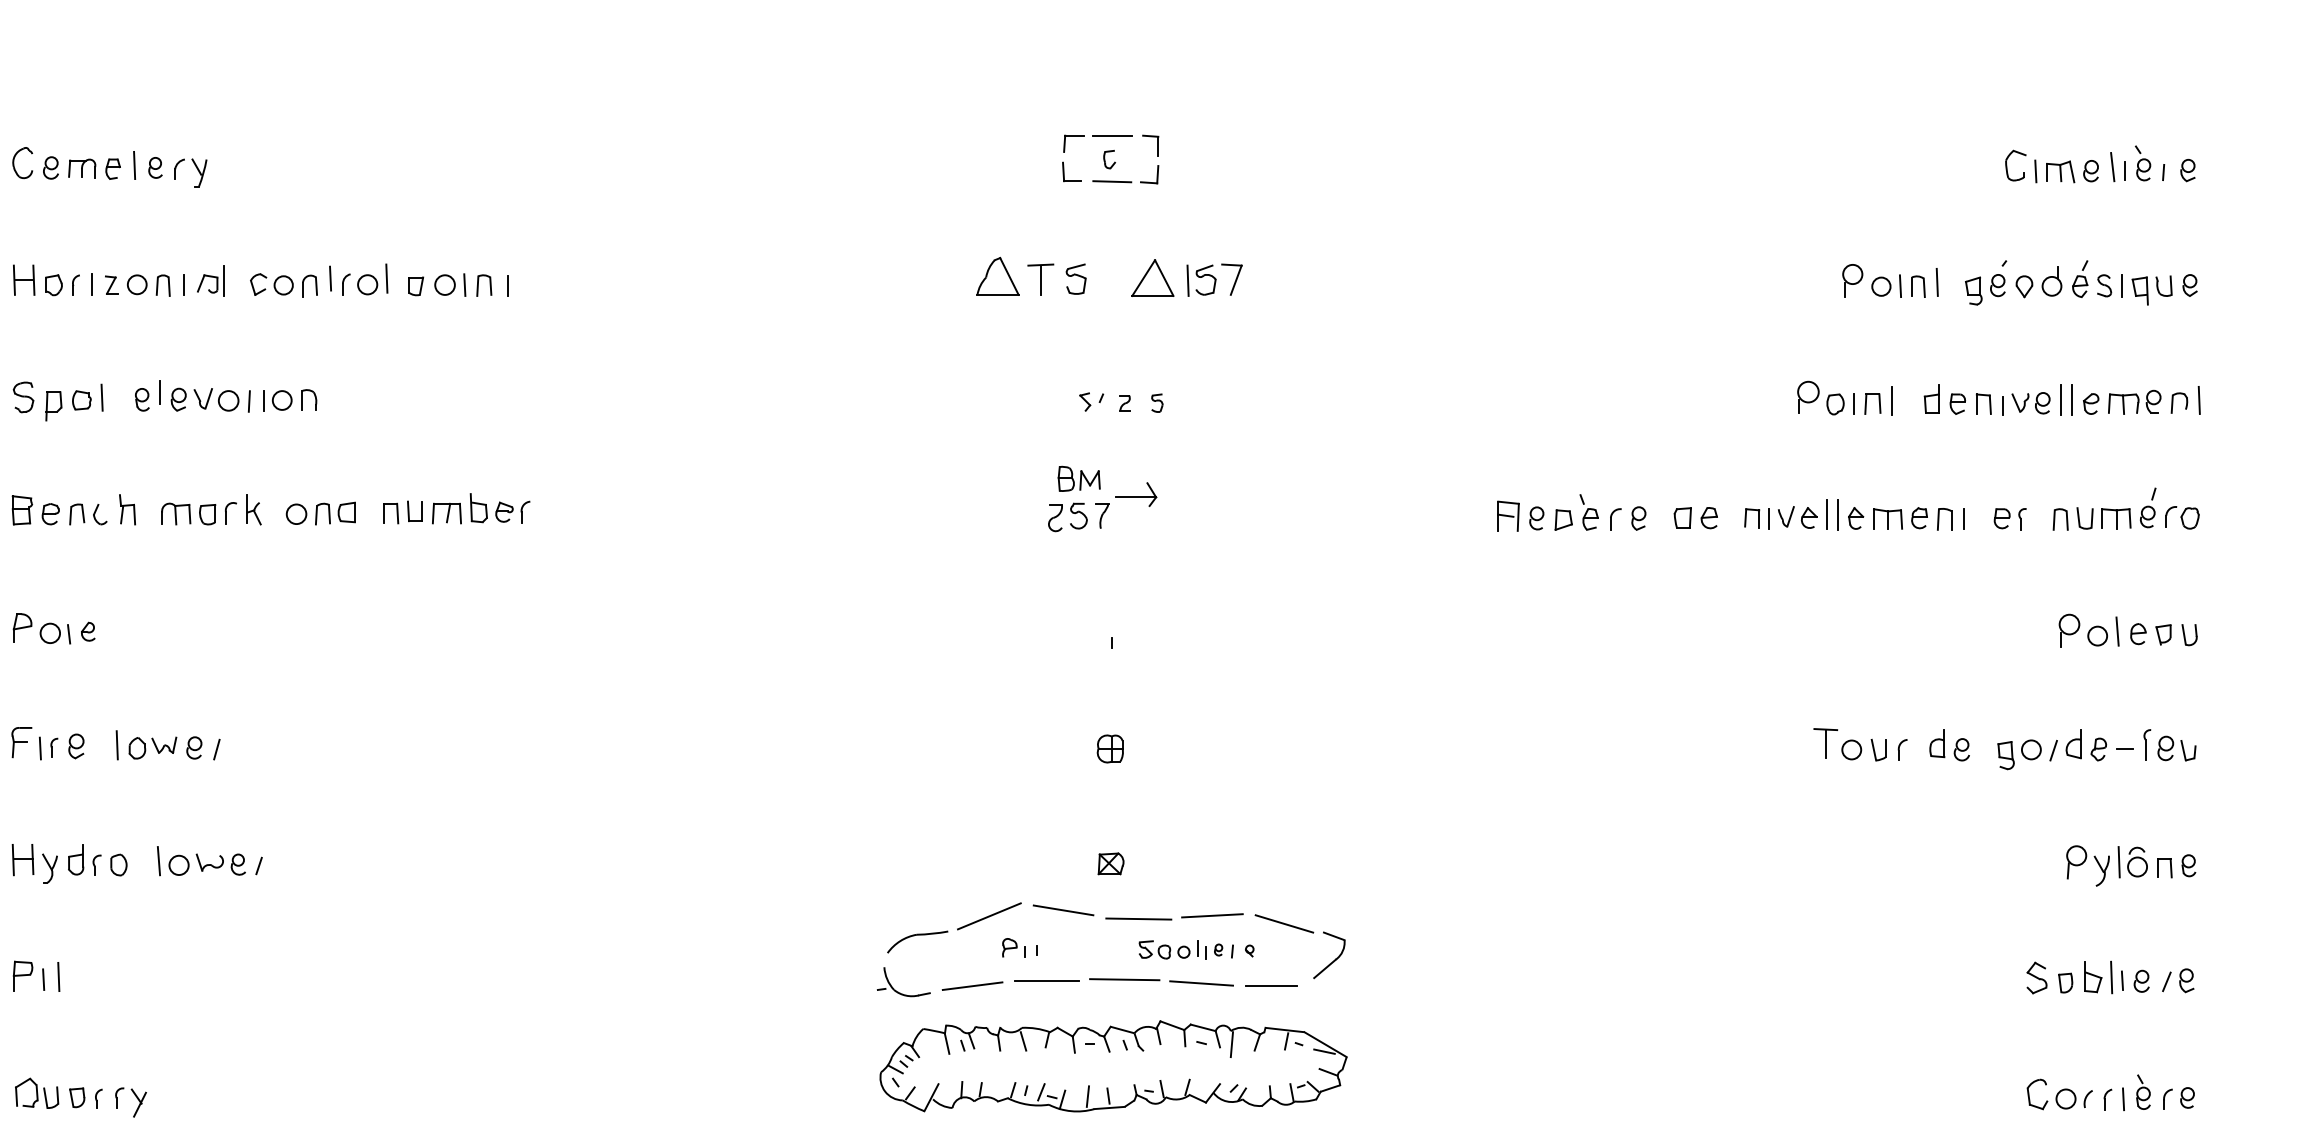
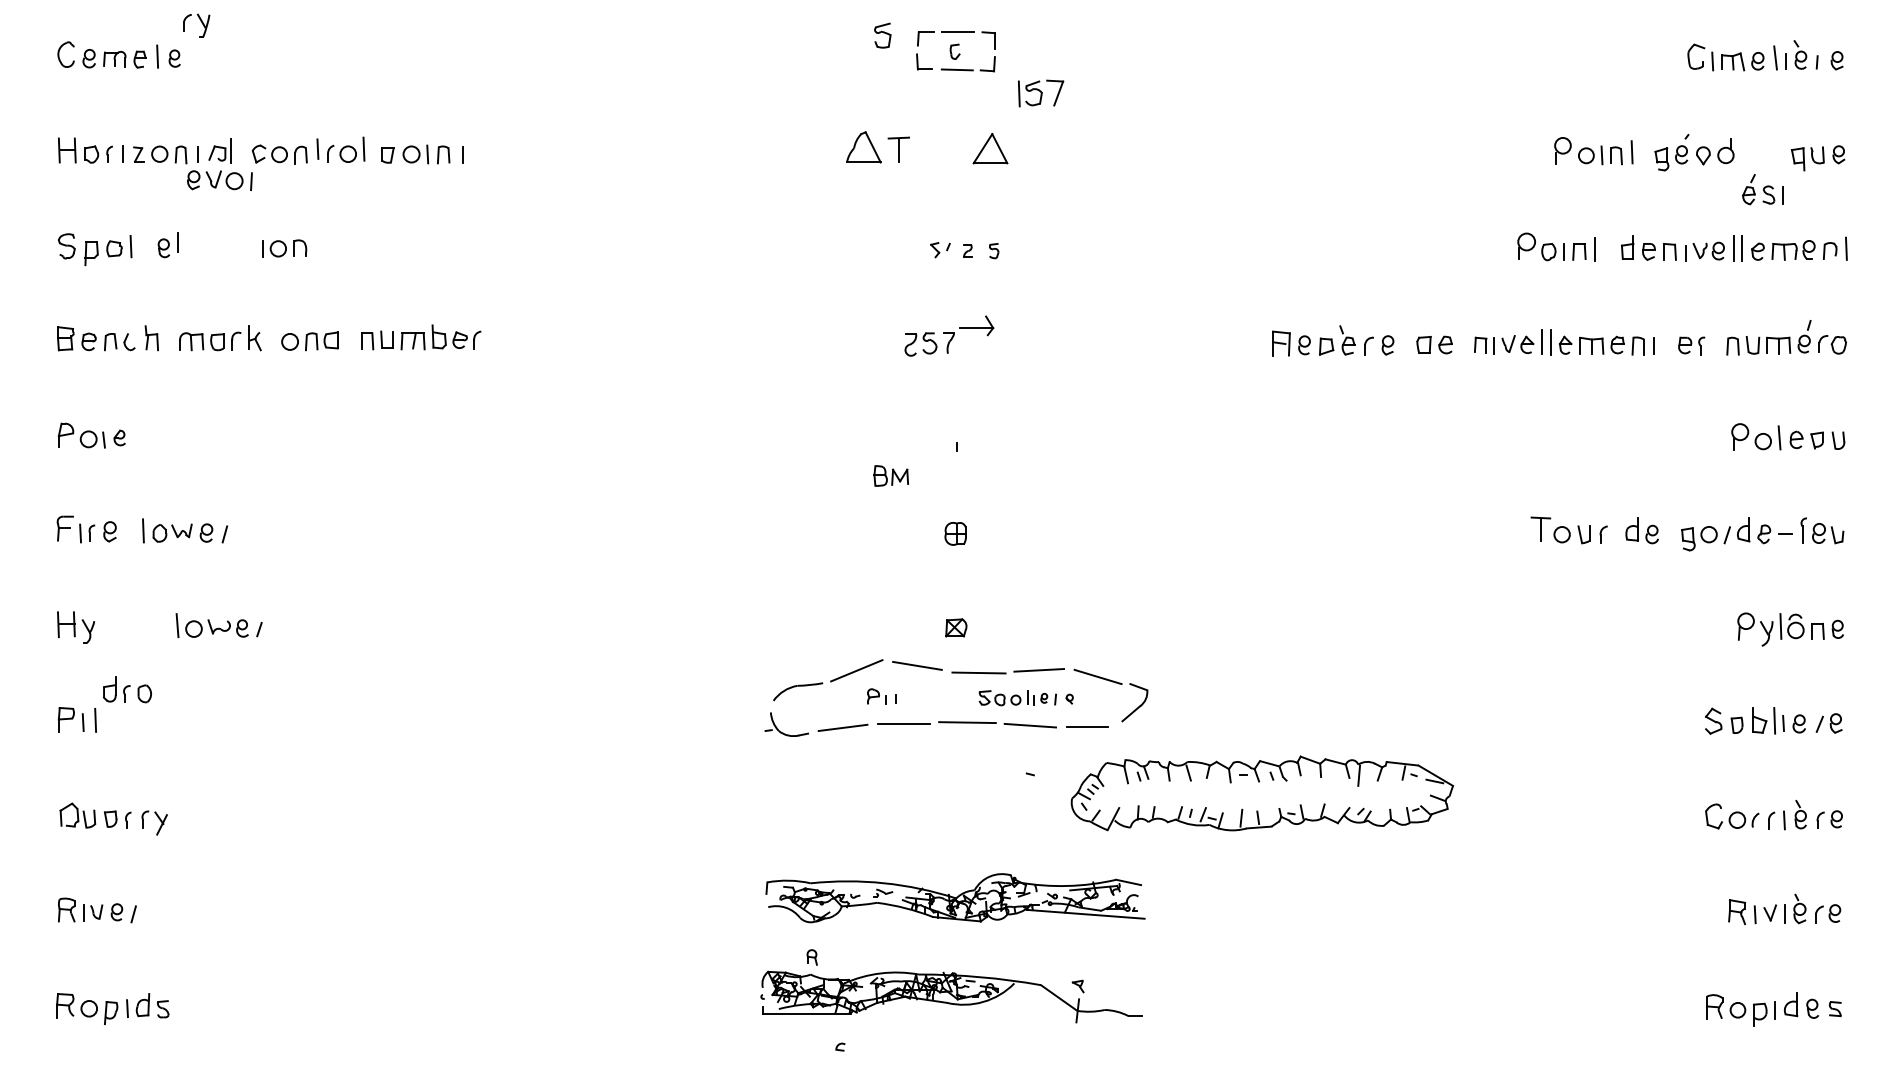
part: (190, 172) -> (196, 25), moved
part: (1075, 279) -> (882, 35), moved
part: (2096, 279) -> (1762, 189), moved
part: (1215, 280) -> (1041, 93), moved
part: (210, 400) -> (219, 180), moved
part: (1078, 478) -> (890, 475), moved
part: (97, 859) -> (127, 689), moved
part: (1113, 1066) -> (1262, 793), moved

